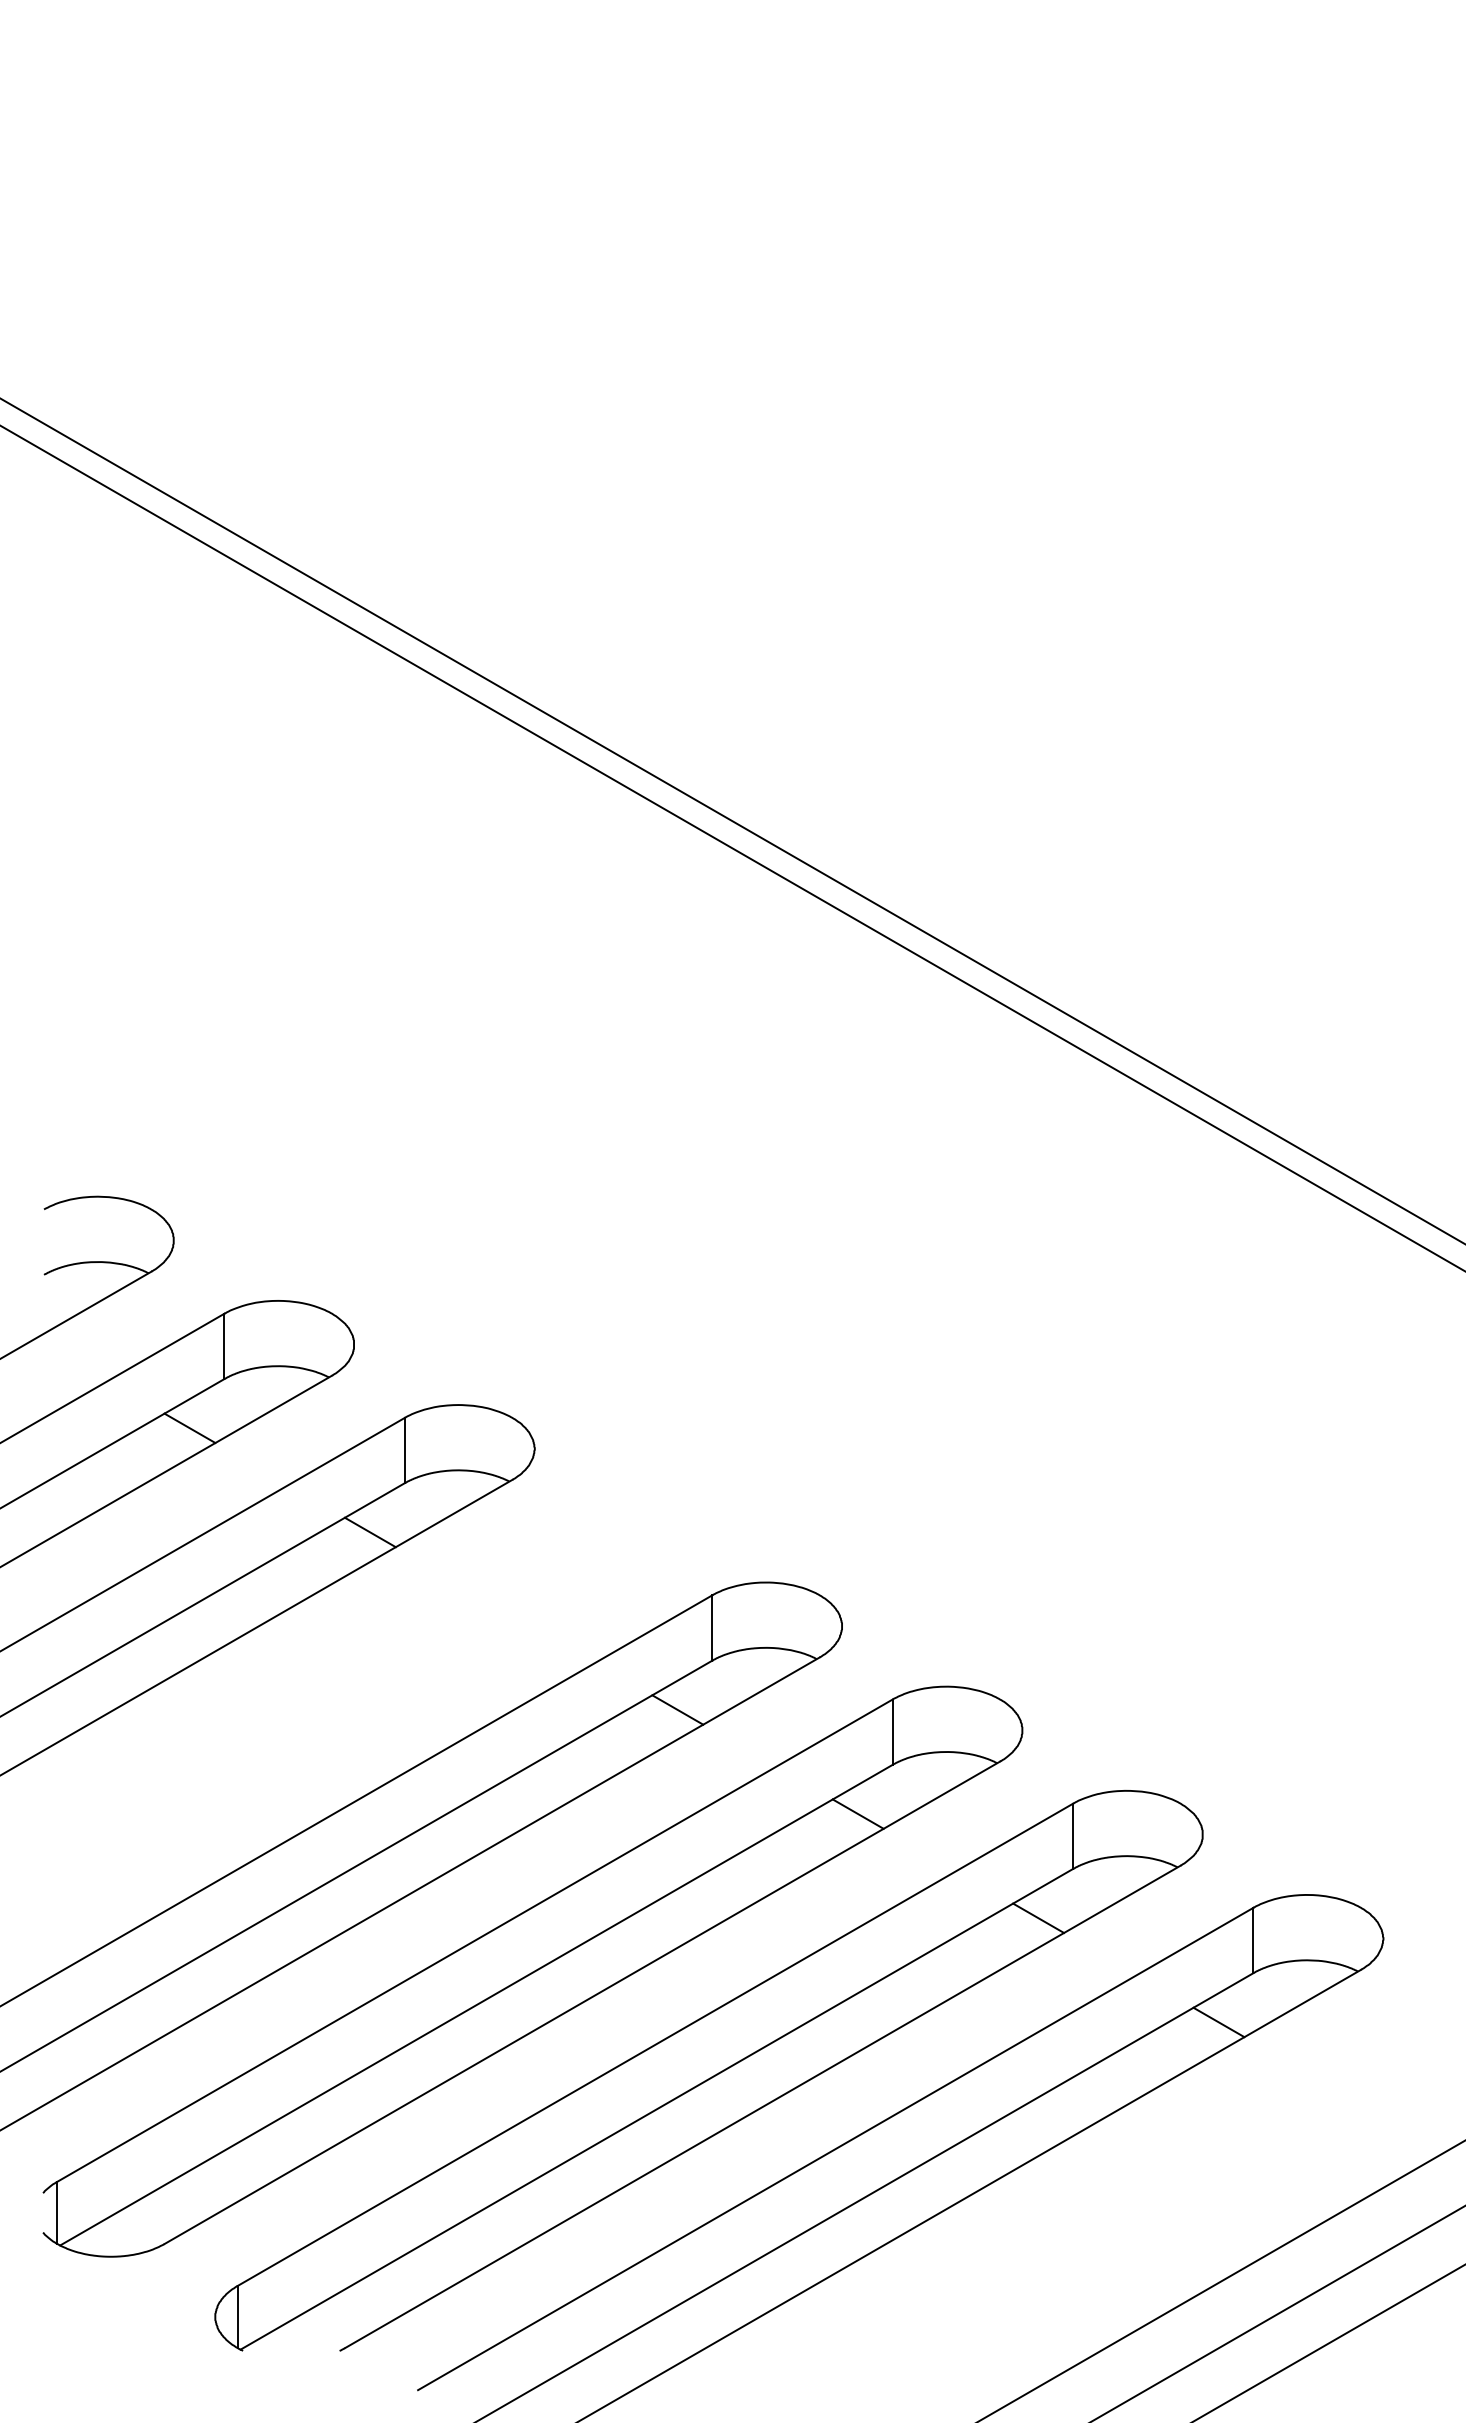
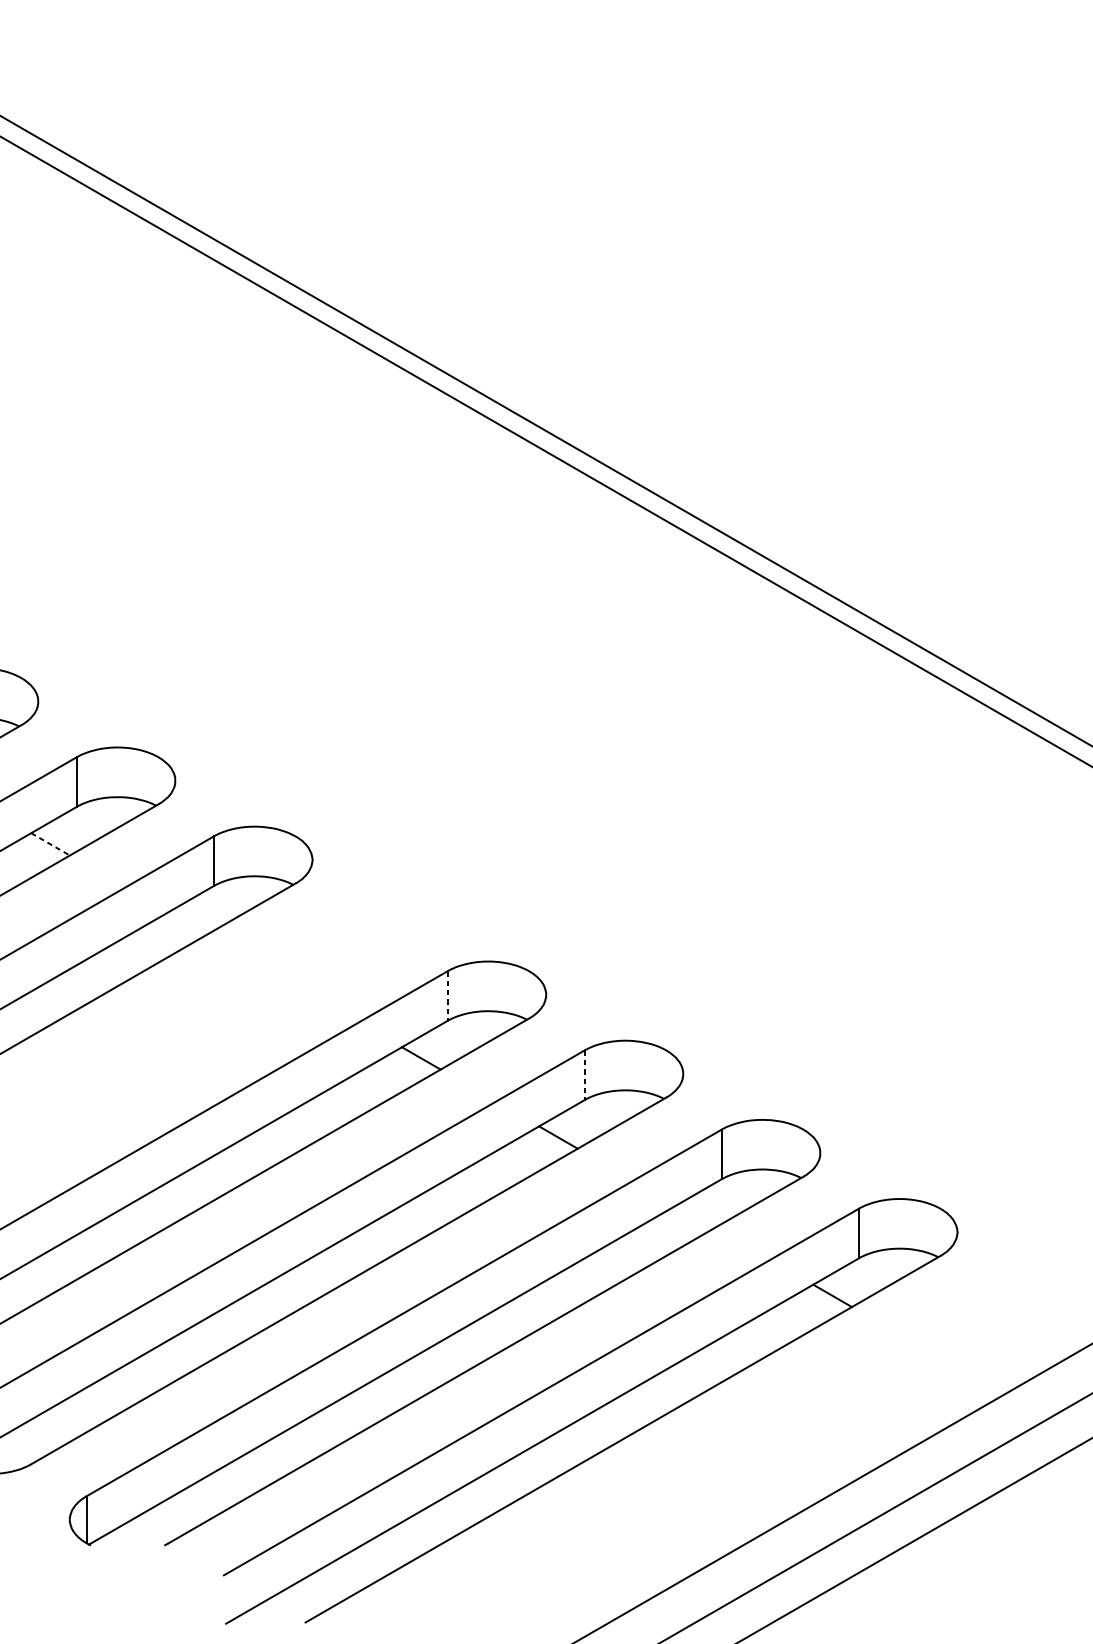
line: (190, 1428) -> (50, 844), solid -> dashed
line: (369, 1532) -> (187, 923), removed
line: (712, 1628) -> (447, 996), solid -> dashed
line: (892, 1732) -> (584, 1075), solid -> dashed
line: (1038, 1917) -> (695, 1216), removed

